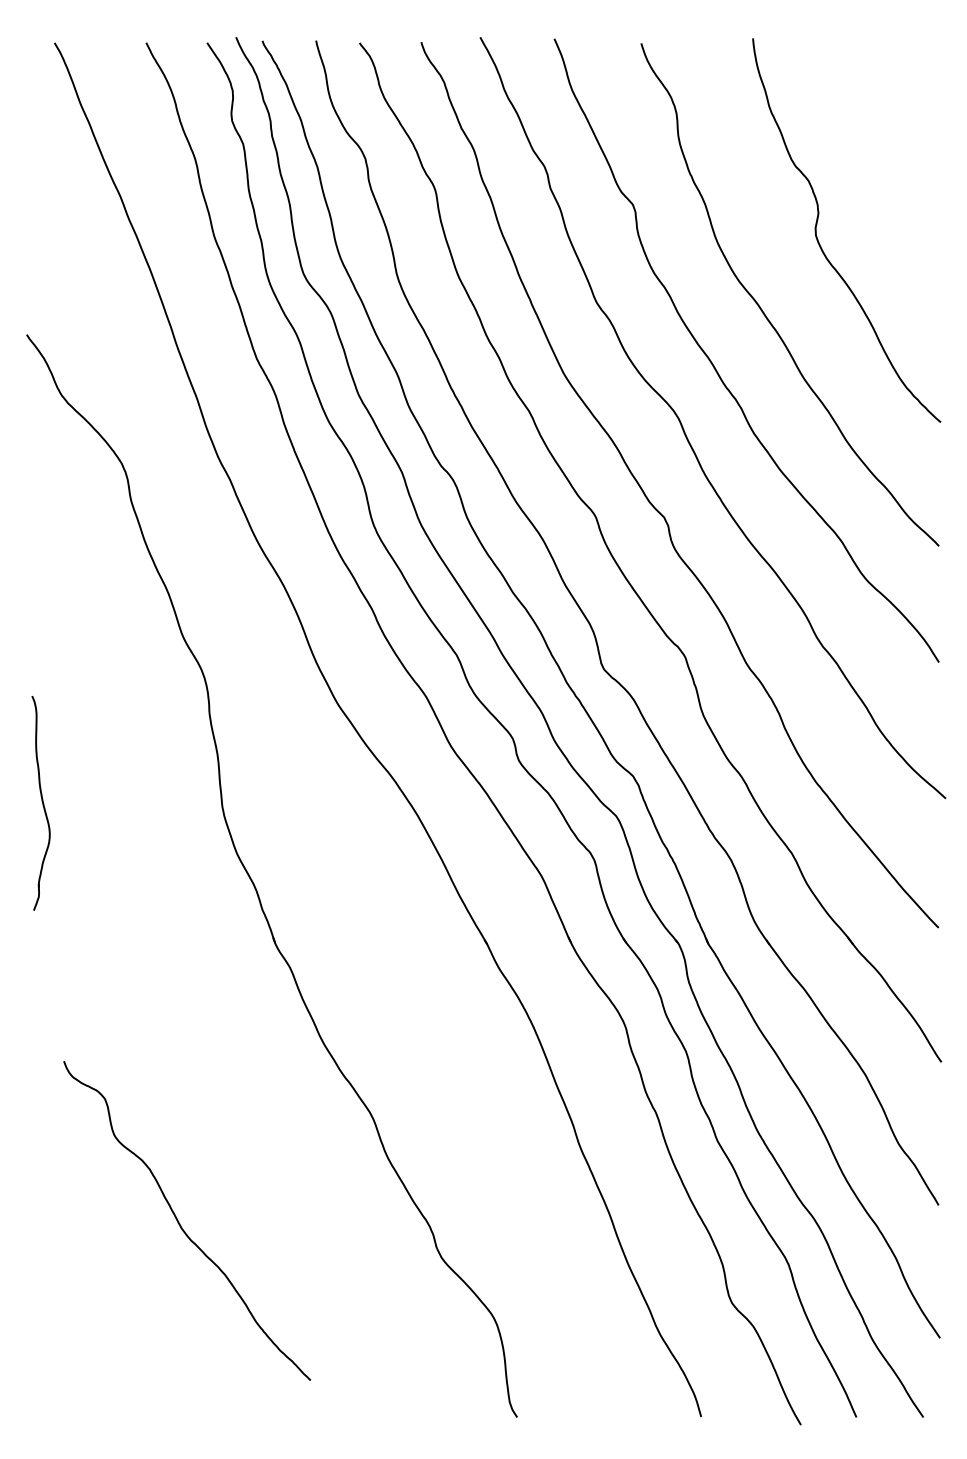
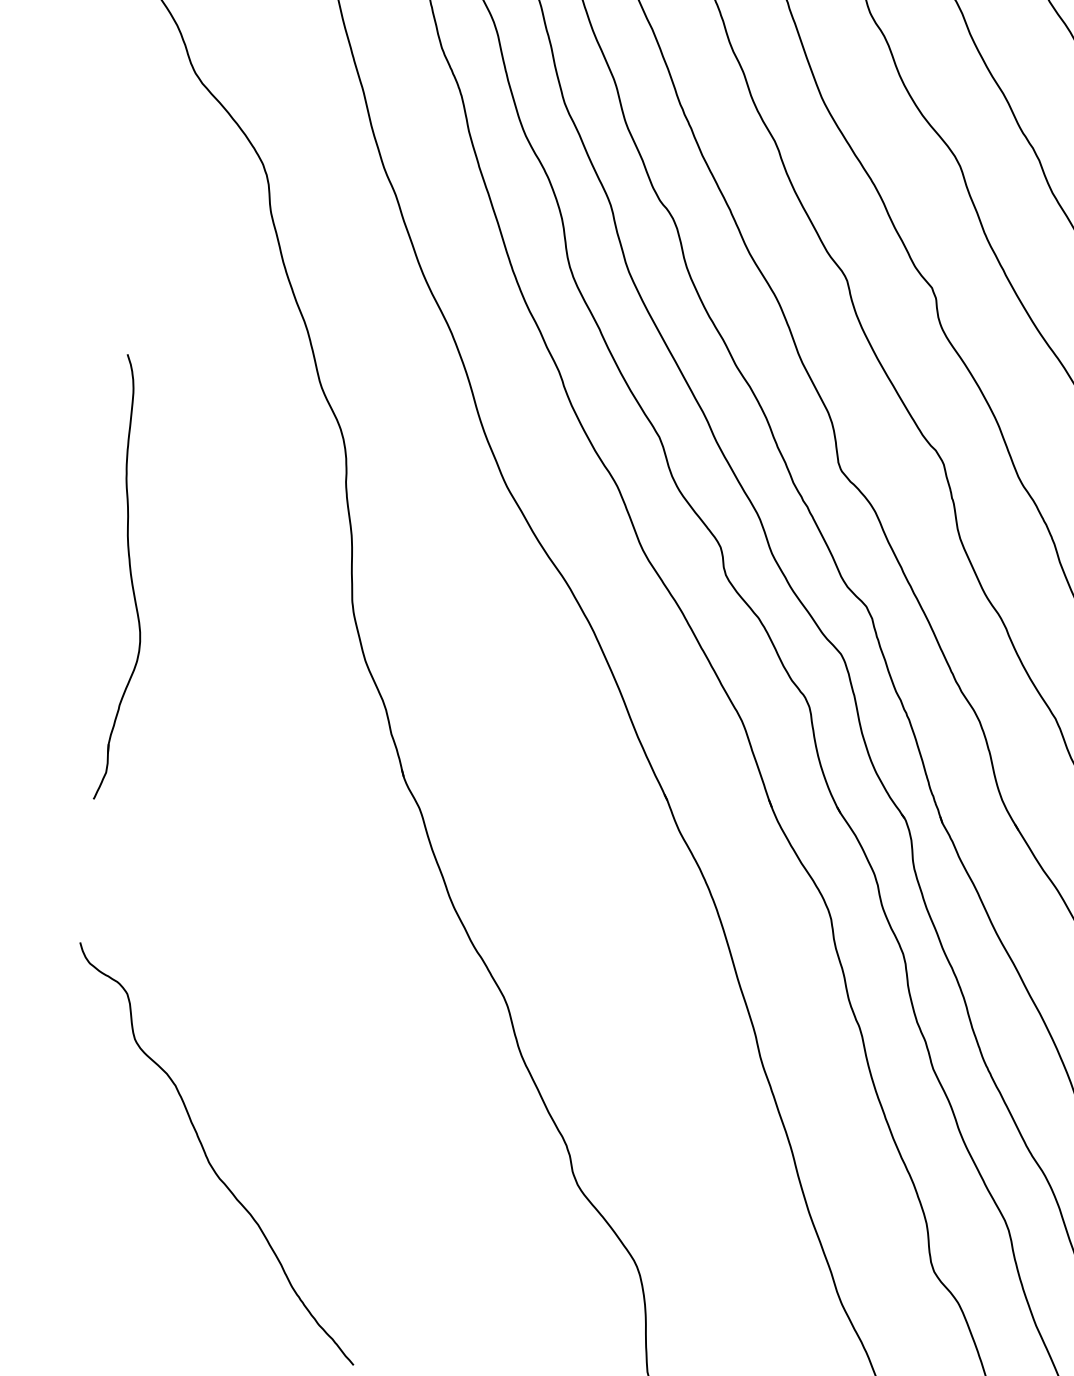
part: (40, 803) -> (126, 578), size x1.67
curve: (180, 1223) -> (208, 1156), moved

